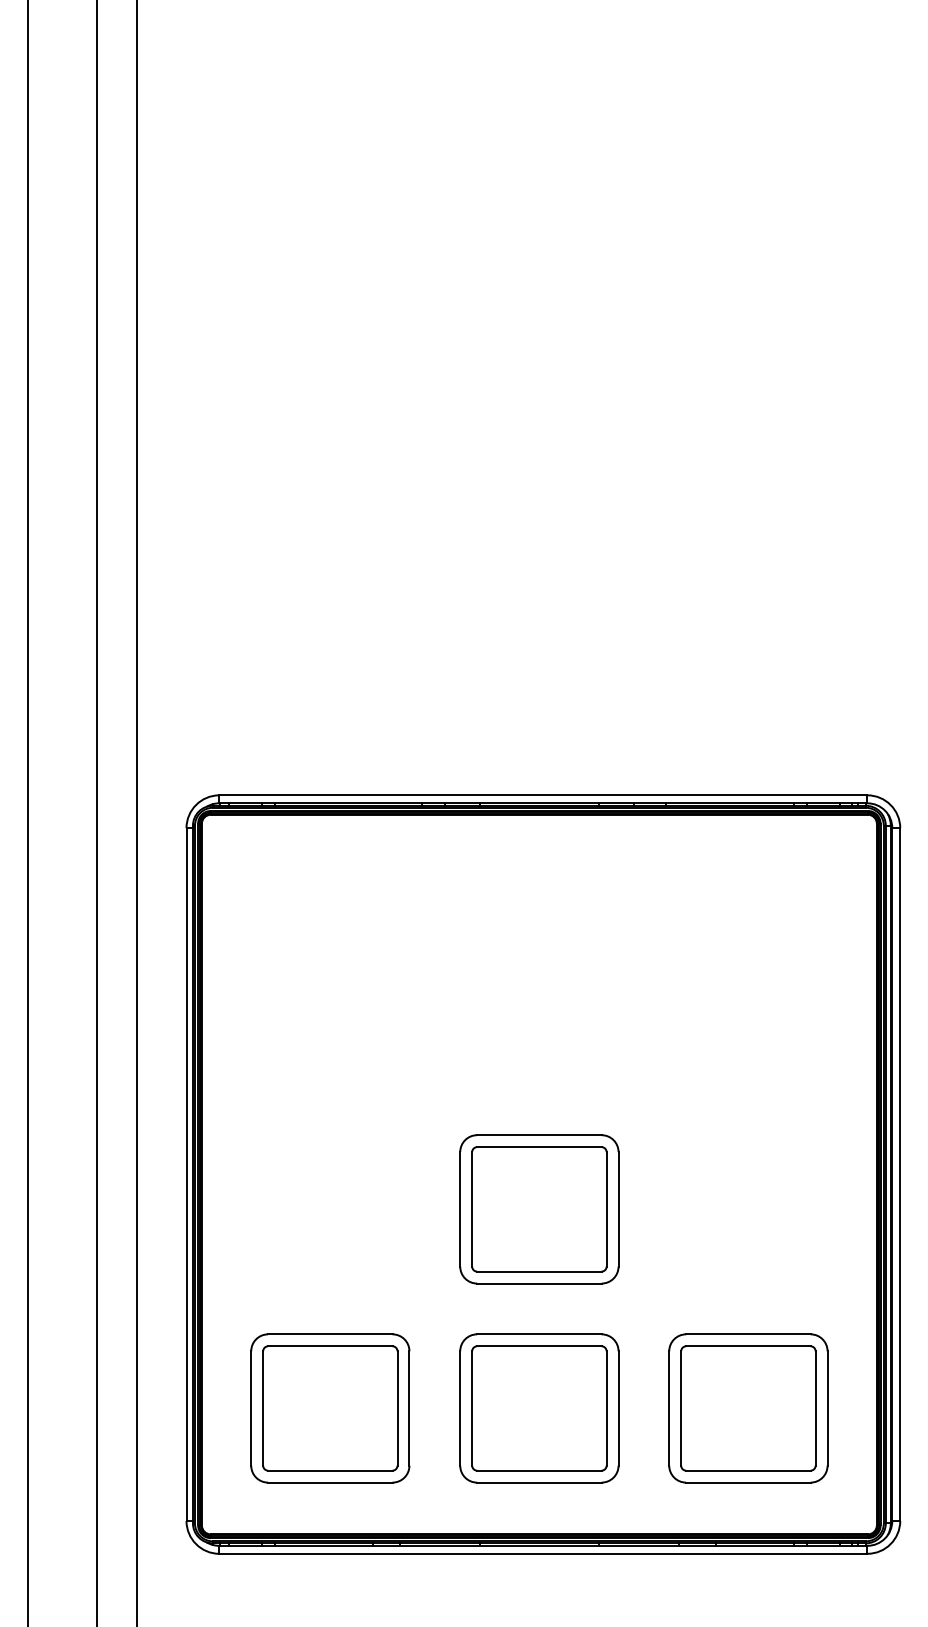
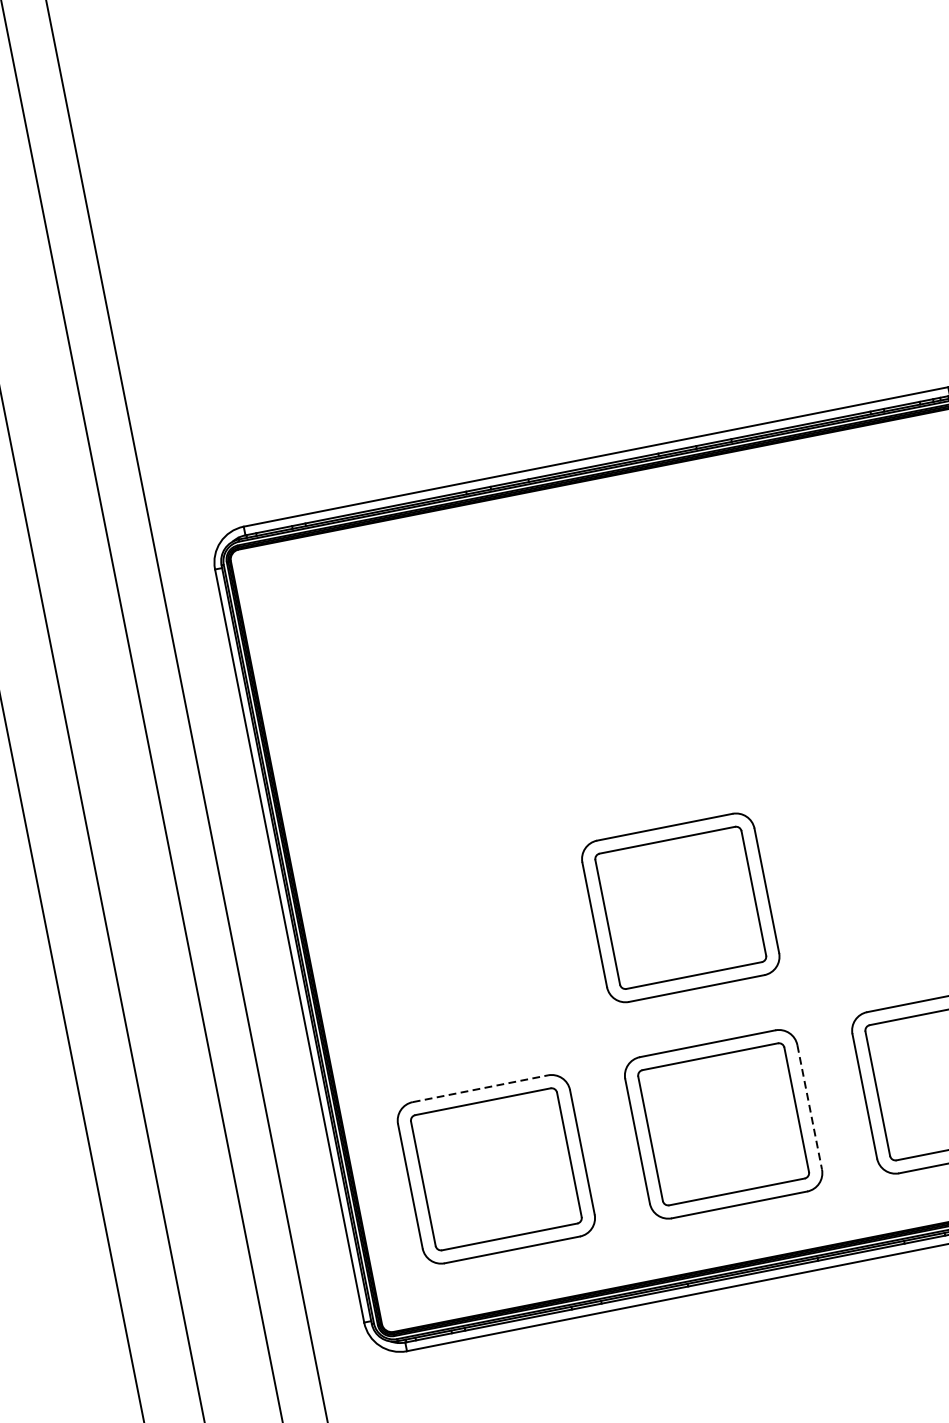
line: (330, 1334) -> (480, 1088), solid -> dashed
line: (618, 1408) -> (809, 1107), solid -> dashed

